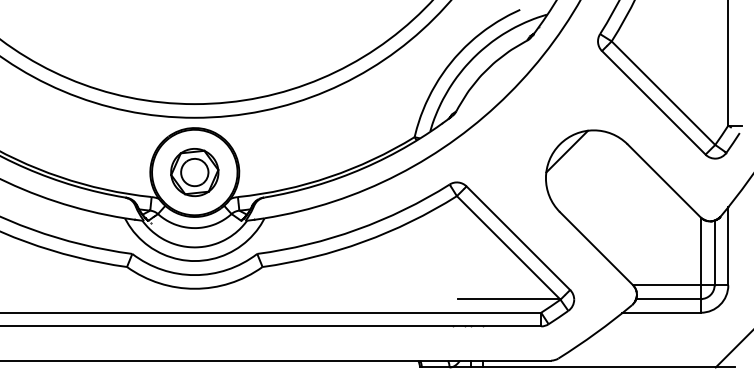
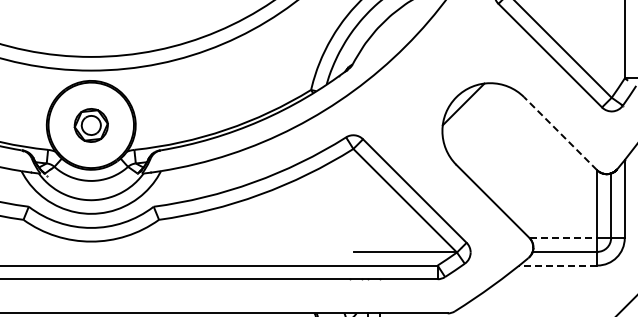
part: (194, 172) -> (90, 125), size x0.7
line: (664, 180) -> (560, 133), solid -> dashed
line: (667, 285) -> (563, 238), solid -> dashed
line: (661, 312) -> (557, 265), solid -> dashed

